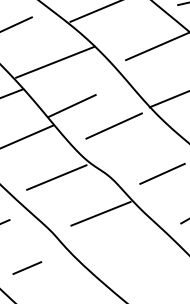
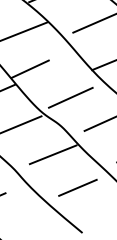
line: (113, 125) -> (70, 97), moved
line: (131, 255) -> (77, 187), added

